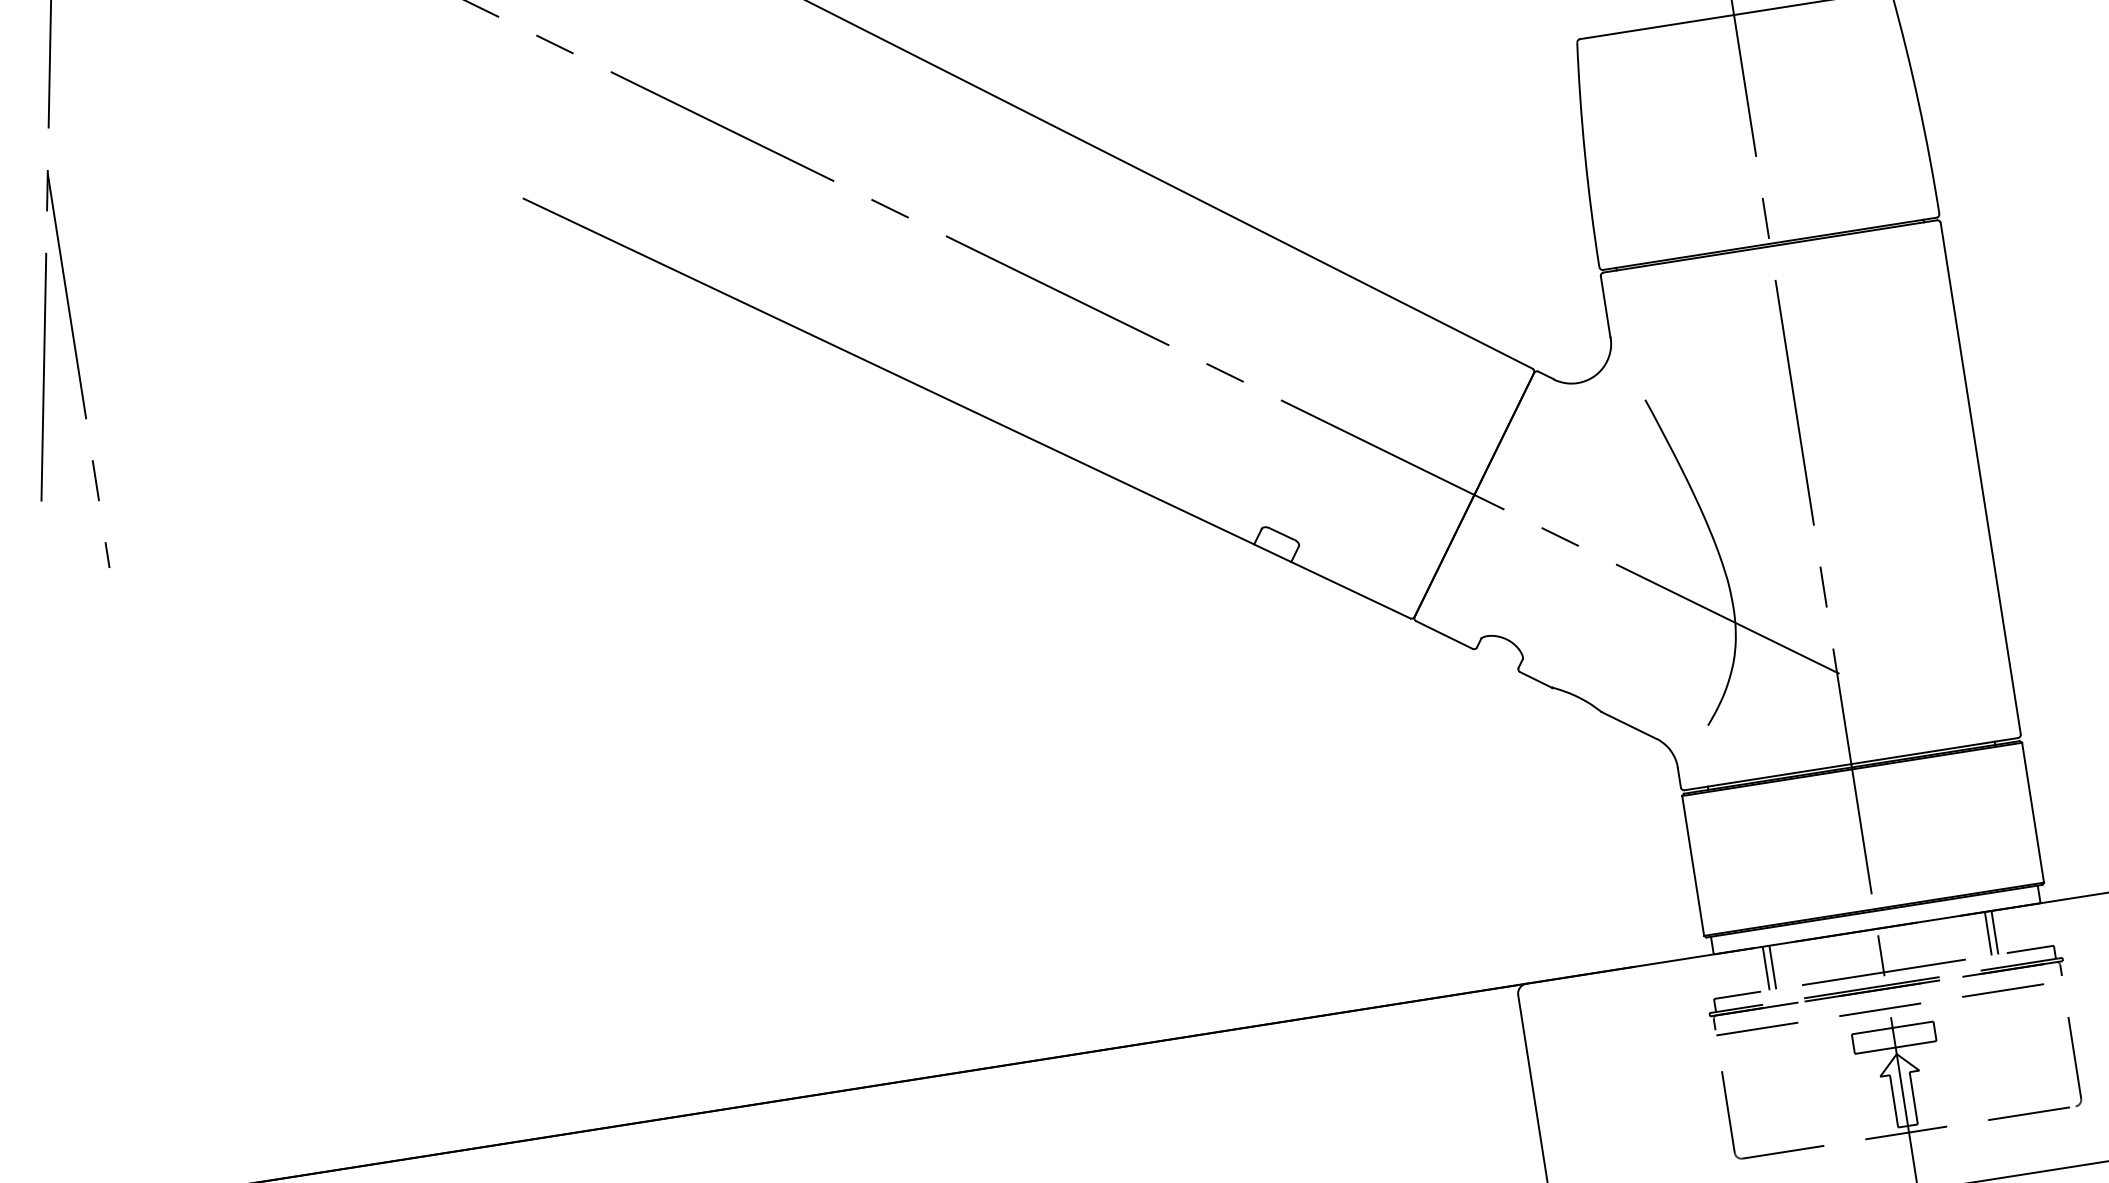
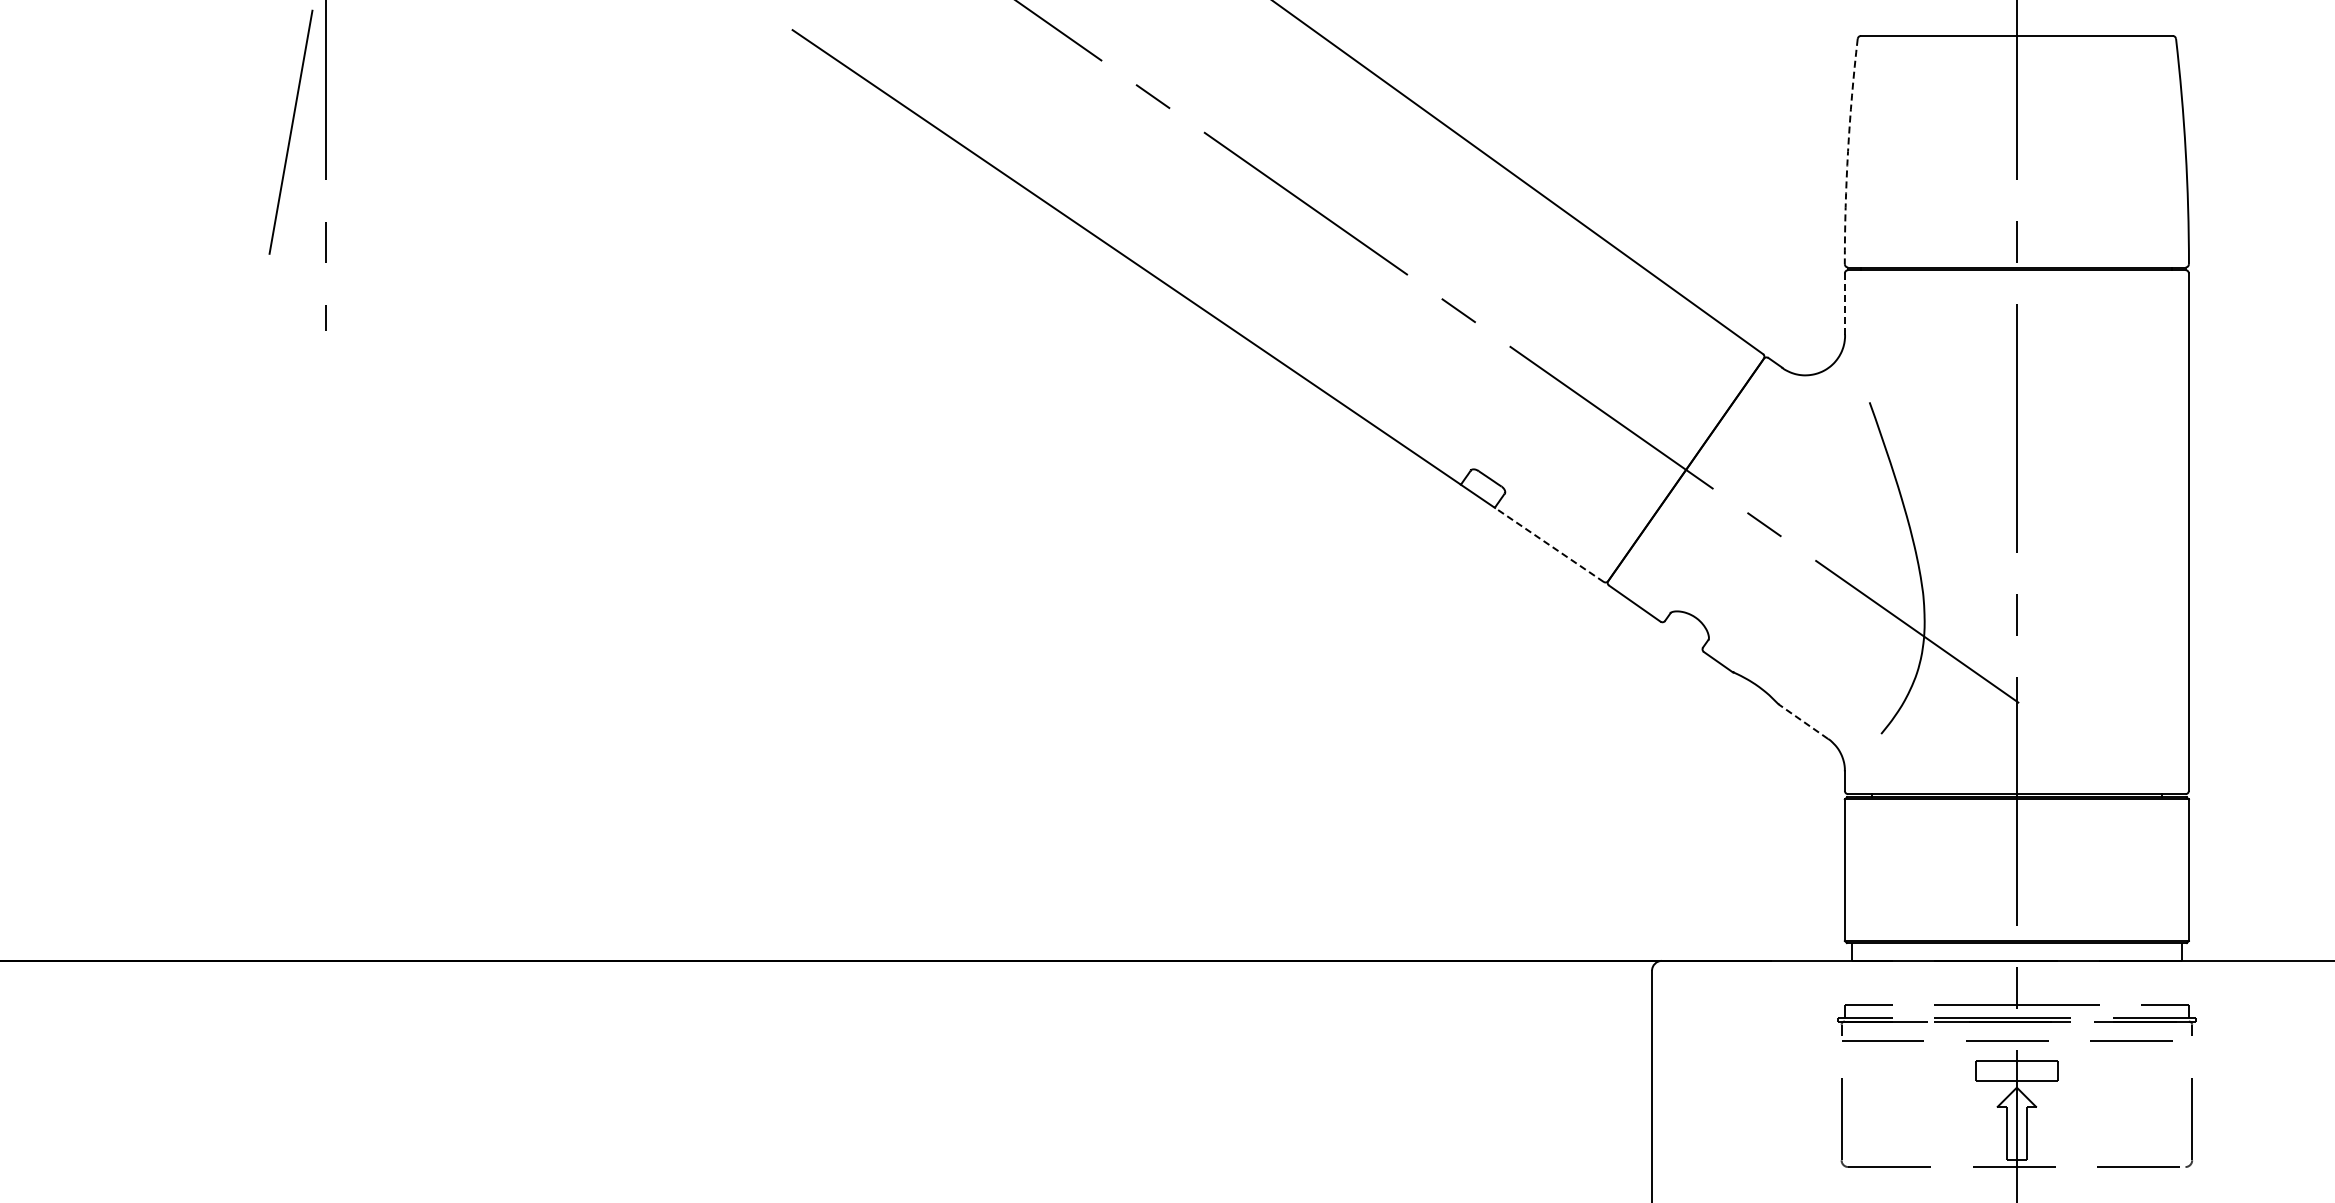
arc: (1585, 155) -> (1848, 151), solid -> dashed
line: (1605, 307) -> (1844, 304), solid -> dashed
line: (1349, 589) -> (1548, 544), solid -> dashed
line: (1628, 725) -> (1802, 721), solid -> dashed
line: (1994, 932) -> (2132, 982), removed
line: (1987, 933) -> (2125, 982), removed
line: (1772, 967) -> (1907, 982), removed
line: (1766, 968) -> (1901, 982), removed

